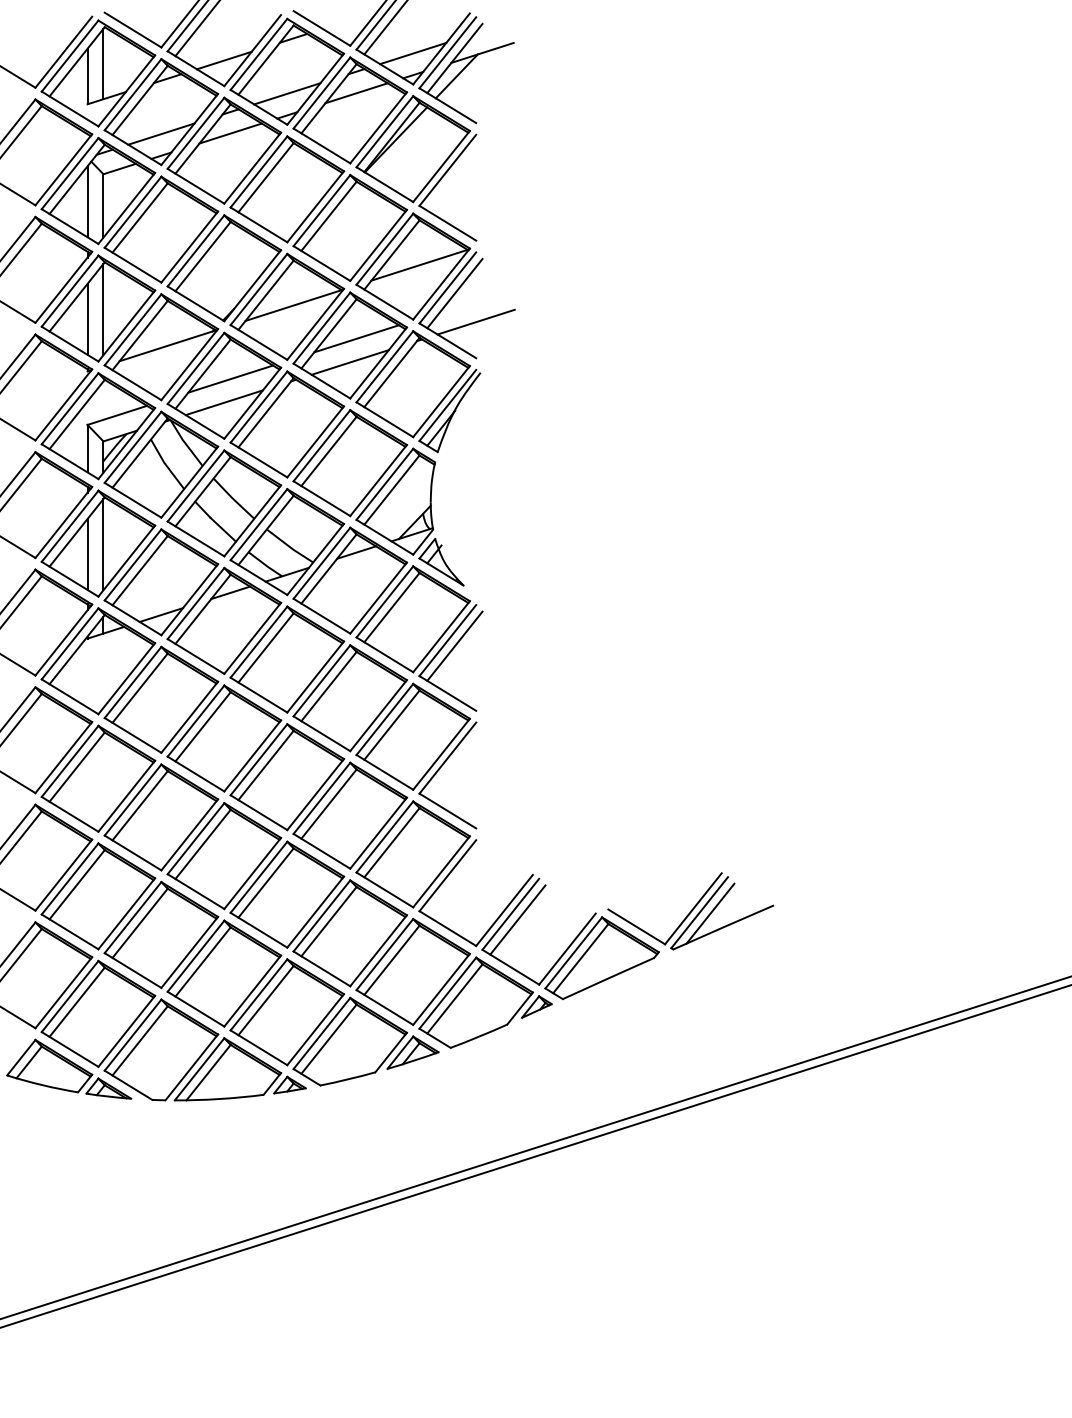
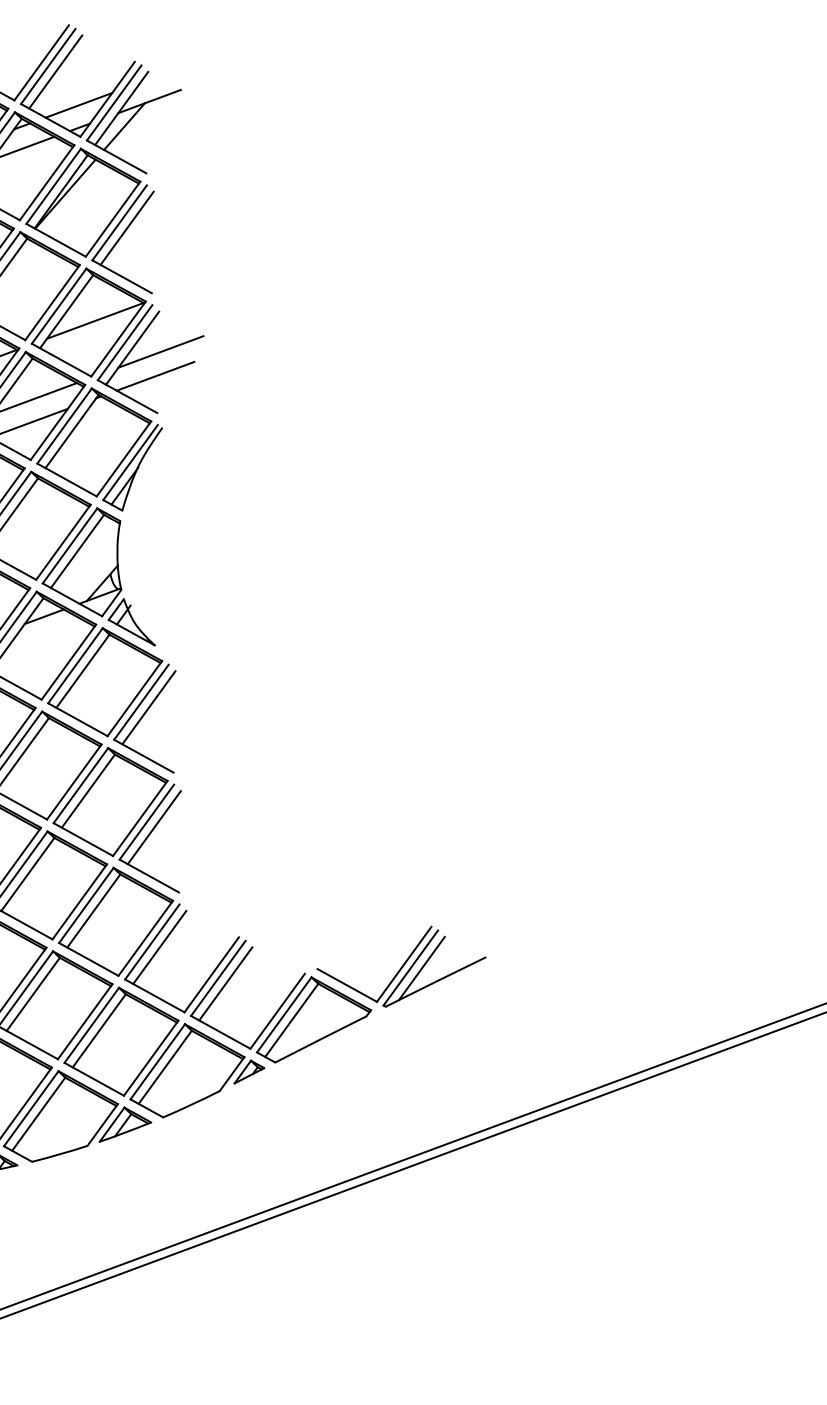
line: (454, 175) -> (126, 227), added
line: (482, 298) -> (160, 351), added
line: (454, 763) -> (153, 827), added
line: (454, 881) -> (159, 947), added

